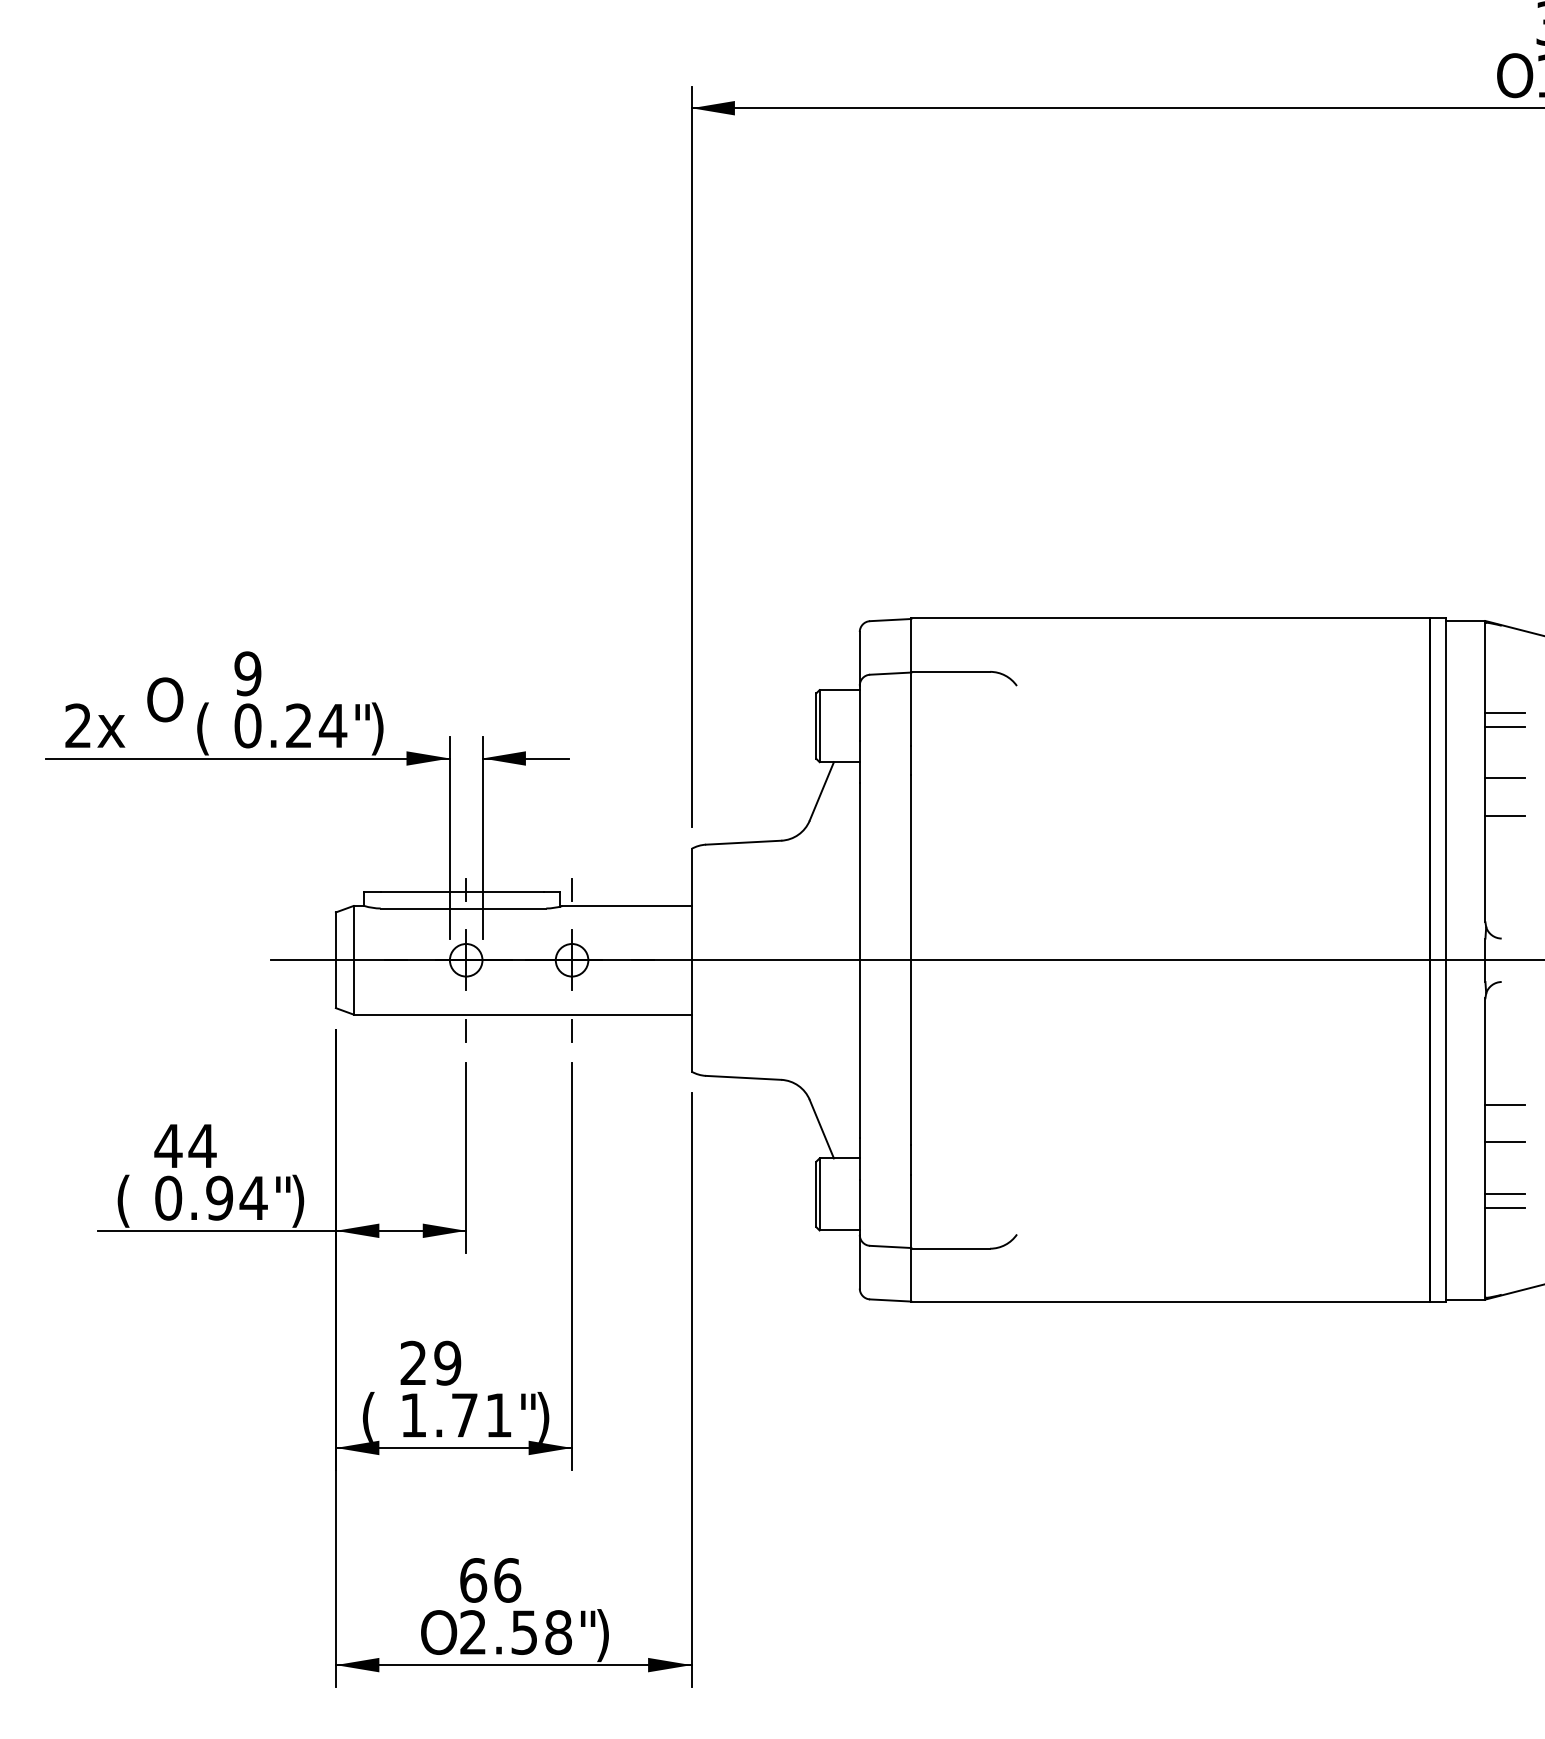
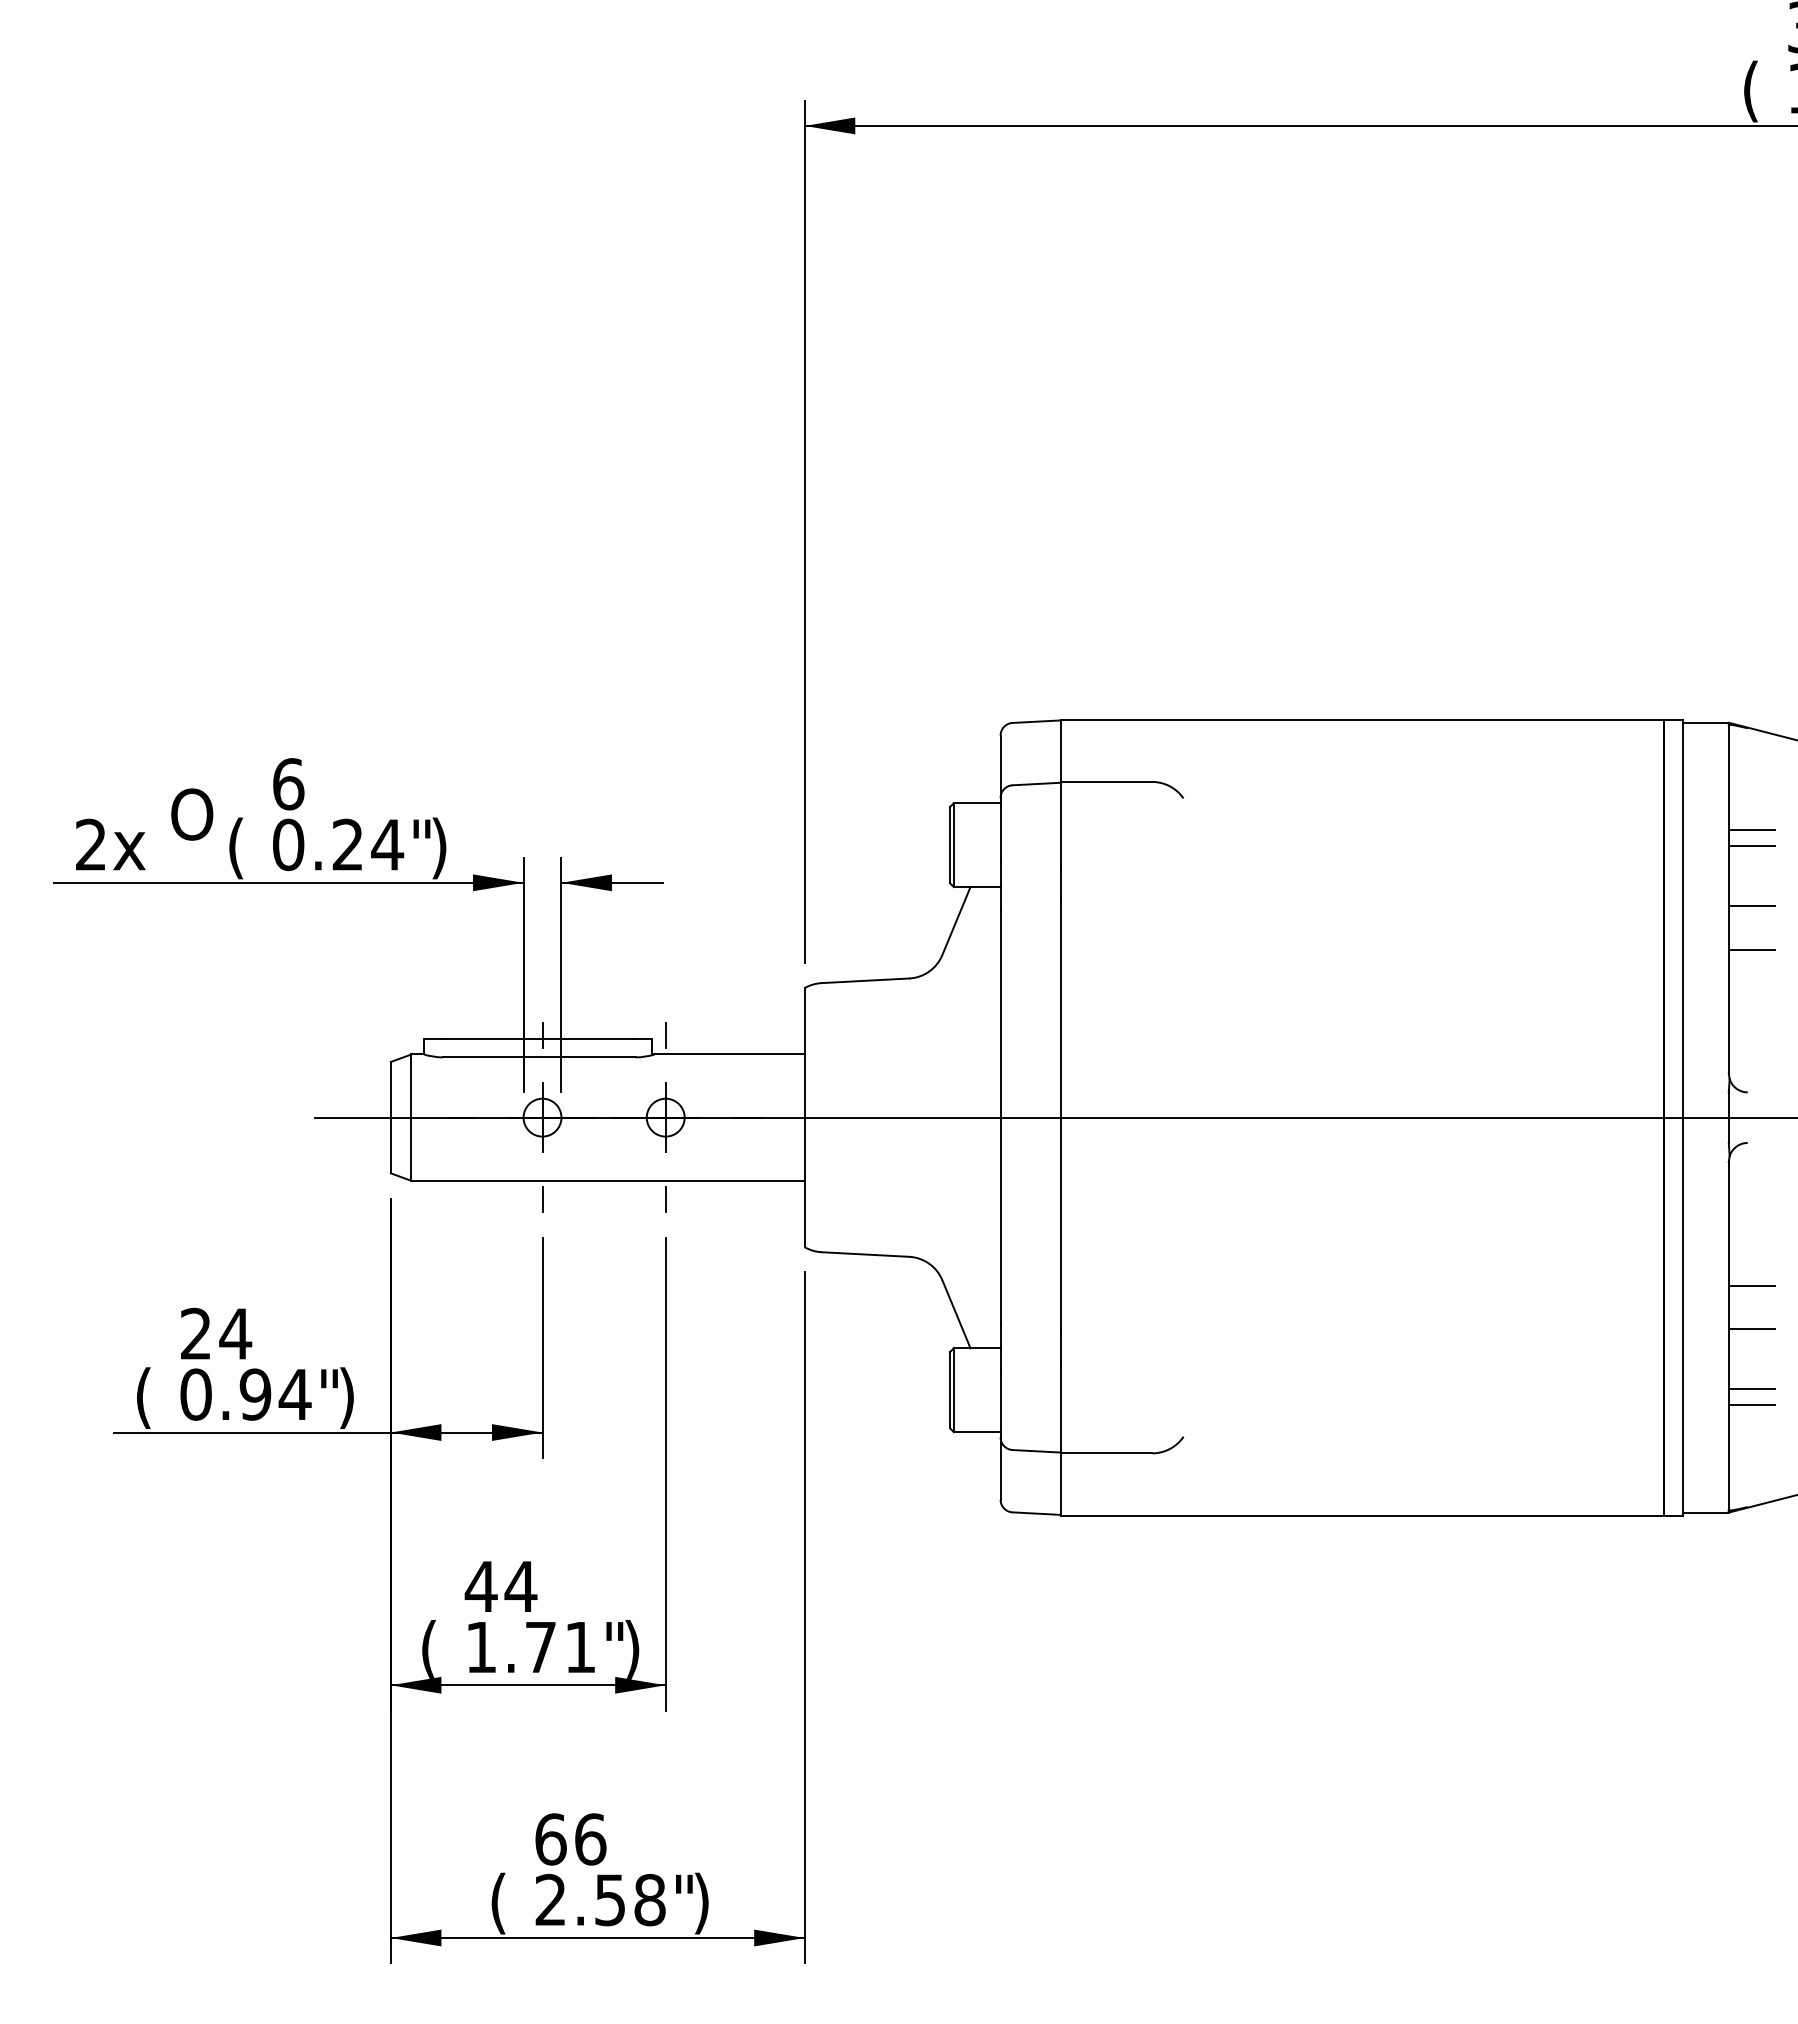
text: (1515, 78) -> (1763, 91), O -> (
text: (247, 673) -> (287, 783), 9 -> 6
text: (168, 1145) -> (196, 1333), 44 -> 24
text: (430, 1362) -> (500, 1585), 29 -> 44
text: (439, 1635) -> (511, 1903), O -> (

